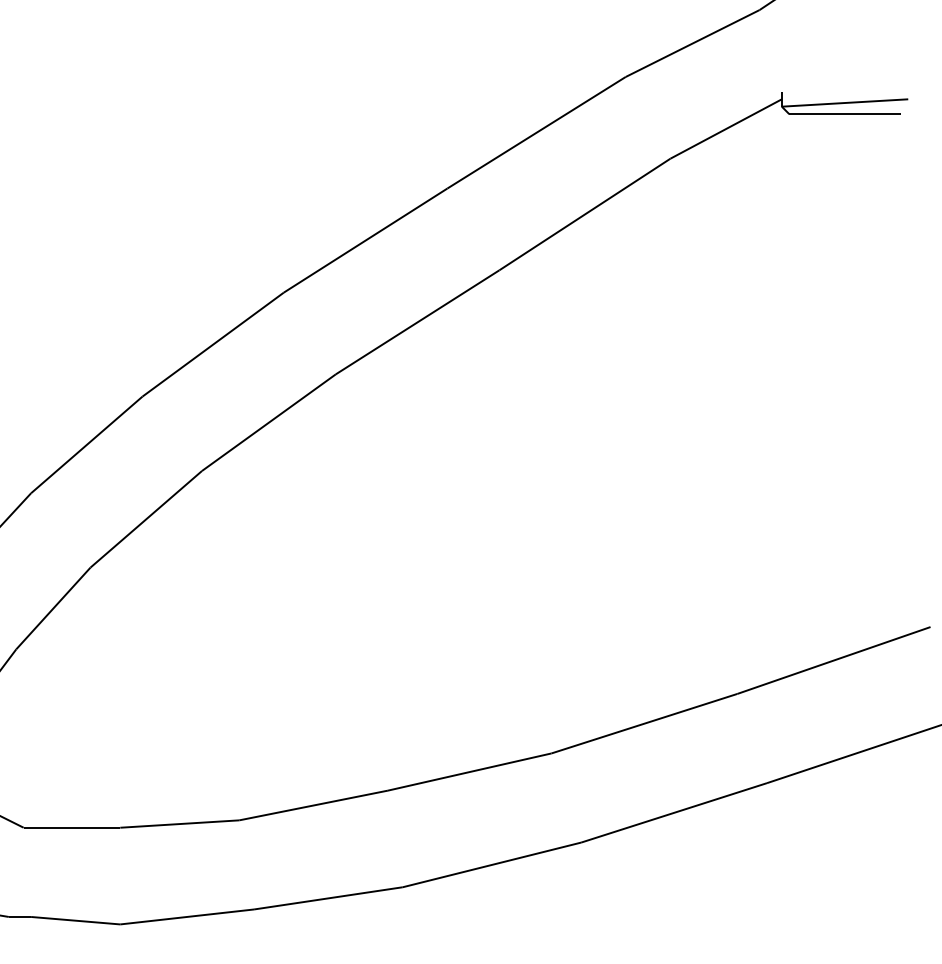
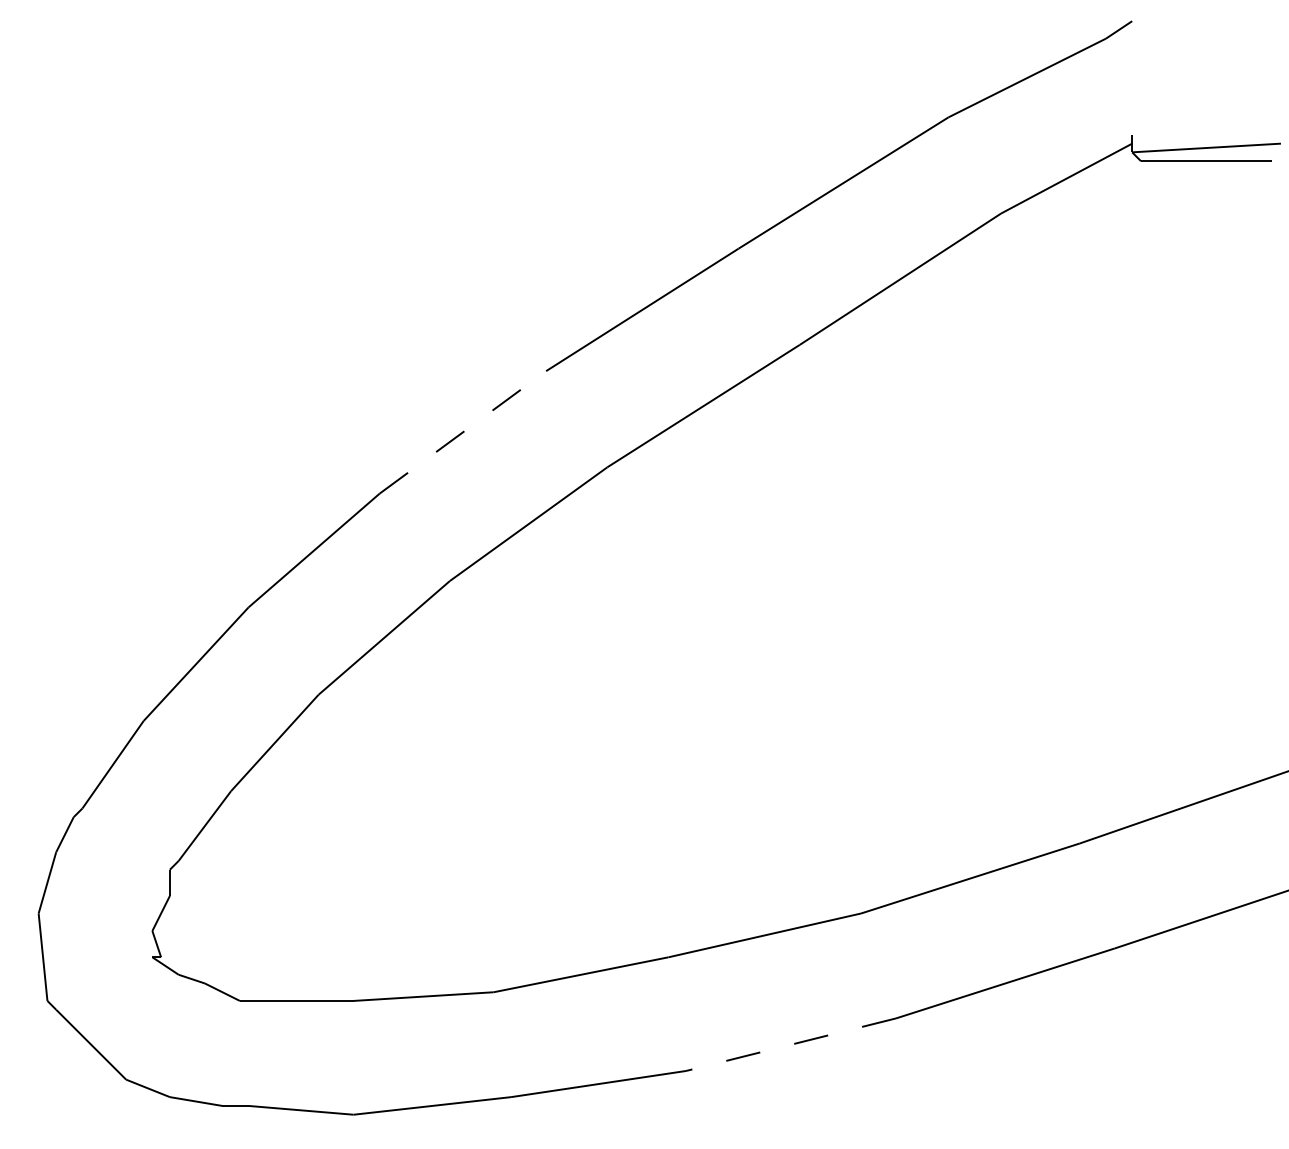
line: (213, 344) -> (463, 432), solid -> dashed
line: (491, 864) -> (790, 1044), solid -> dashed

